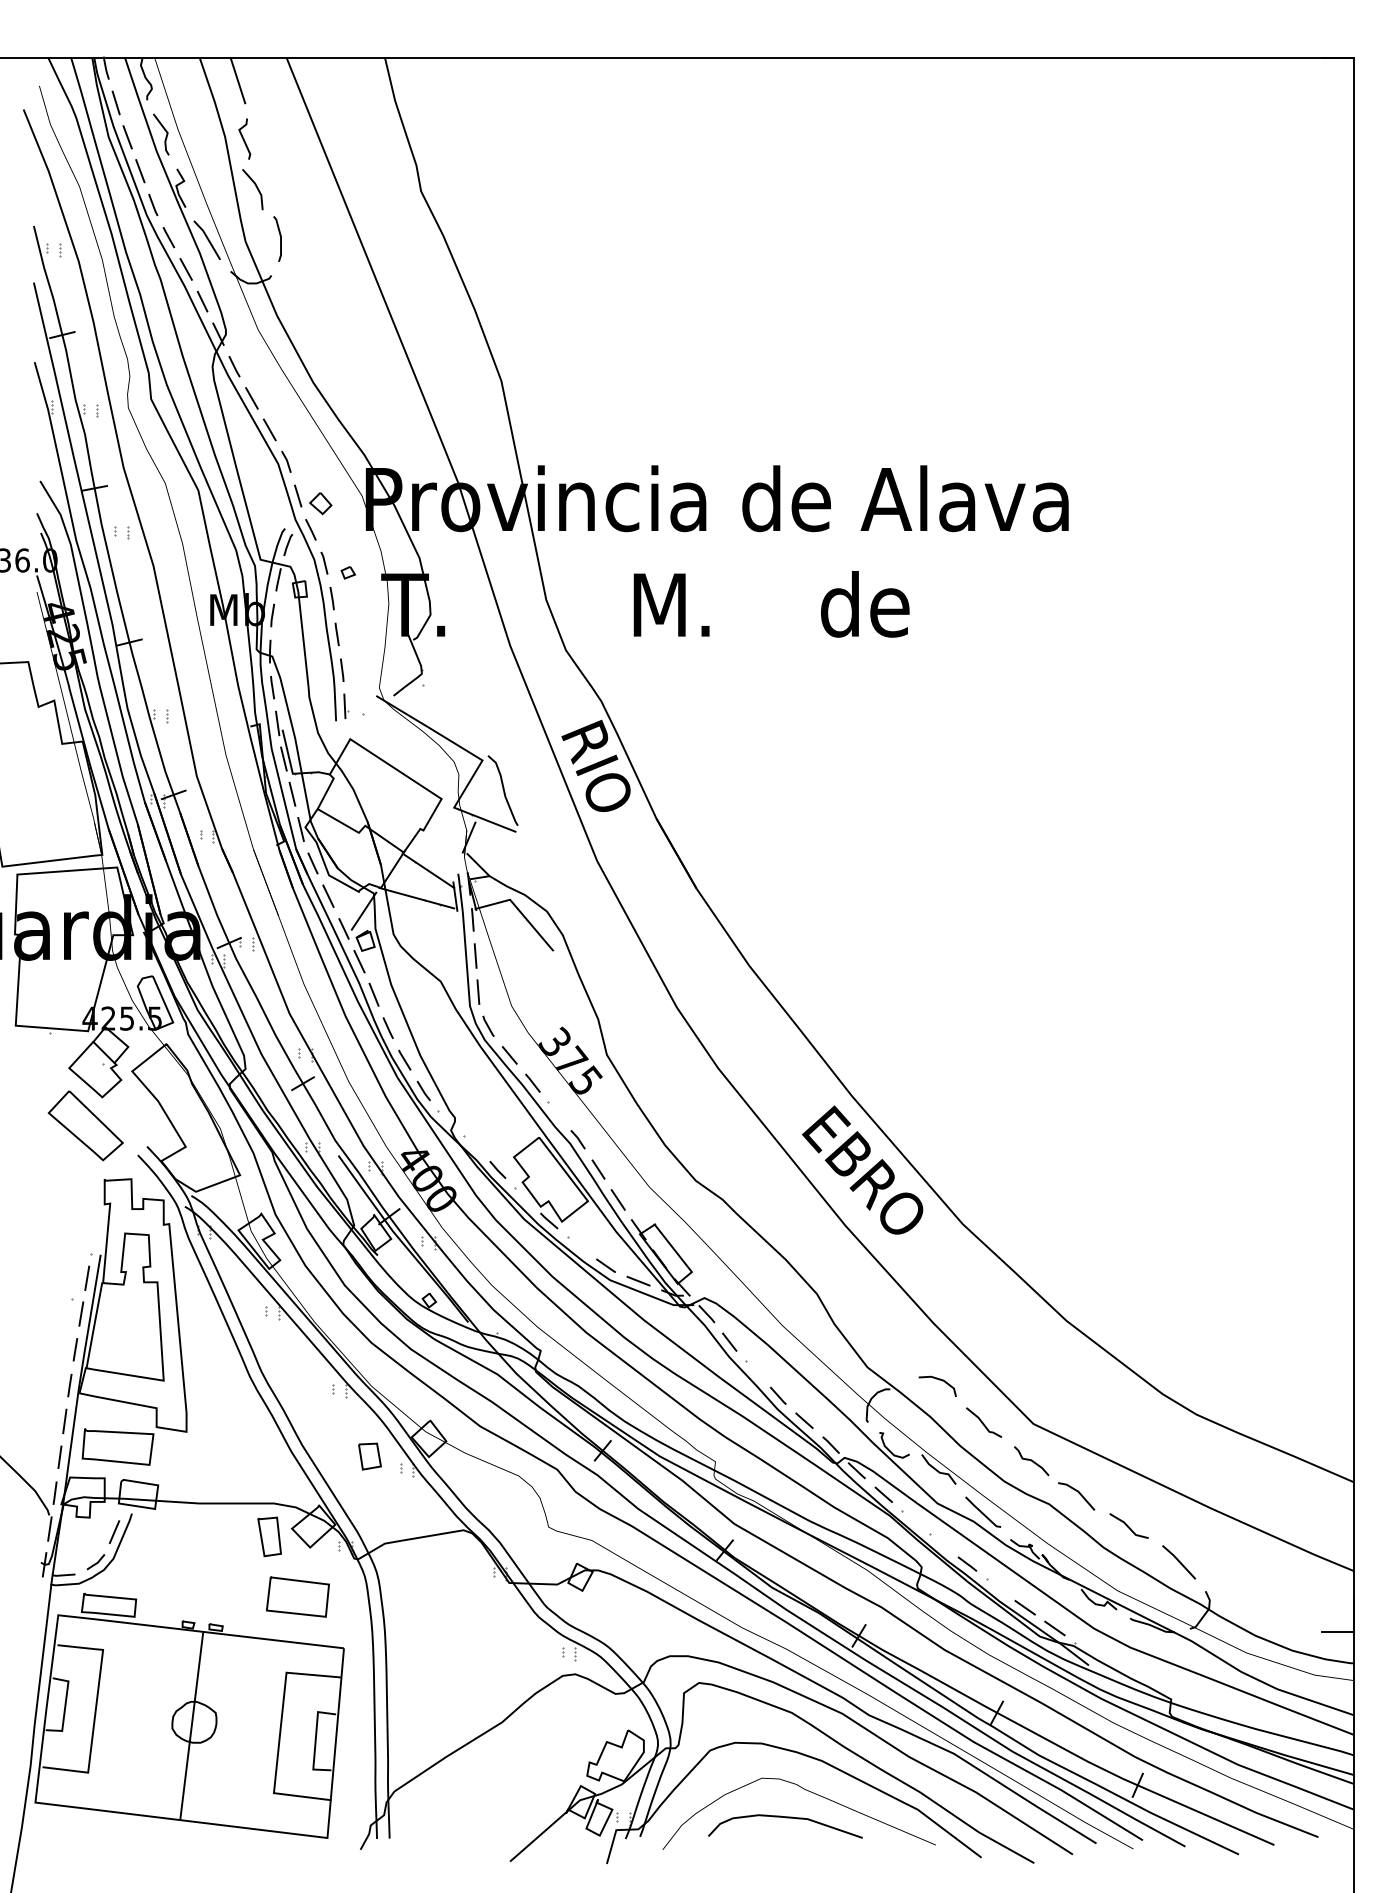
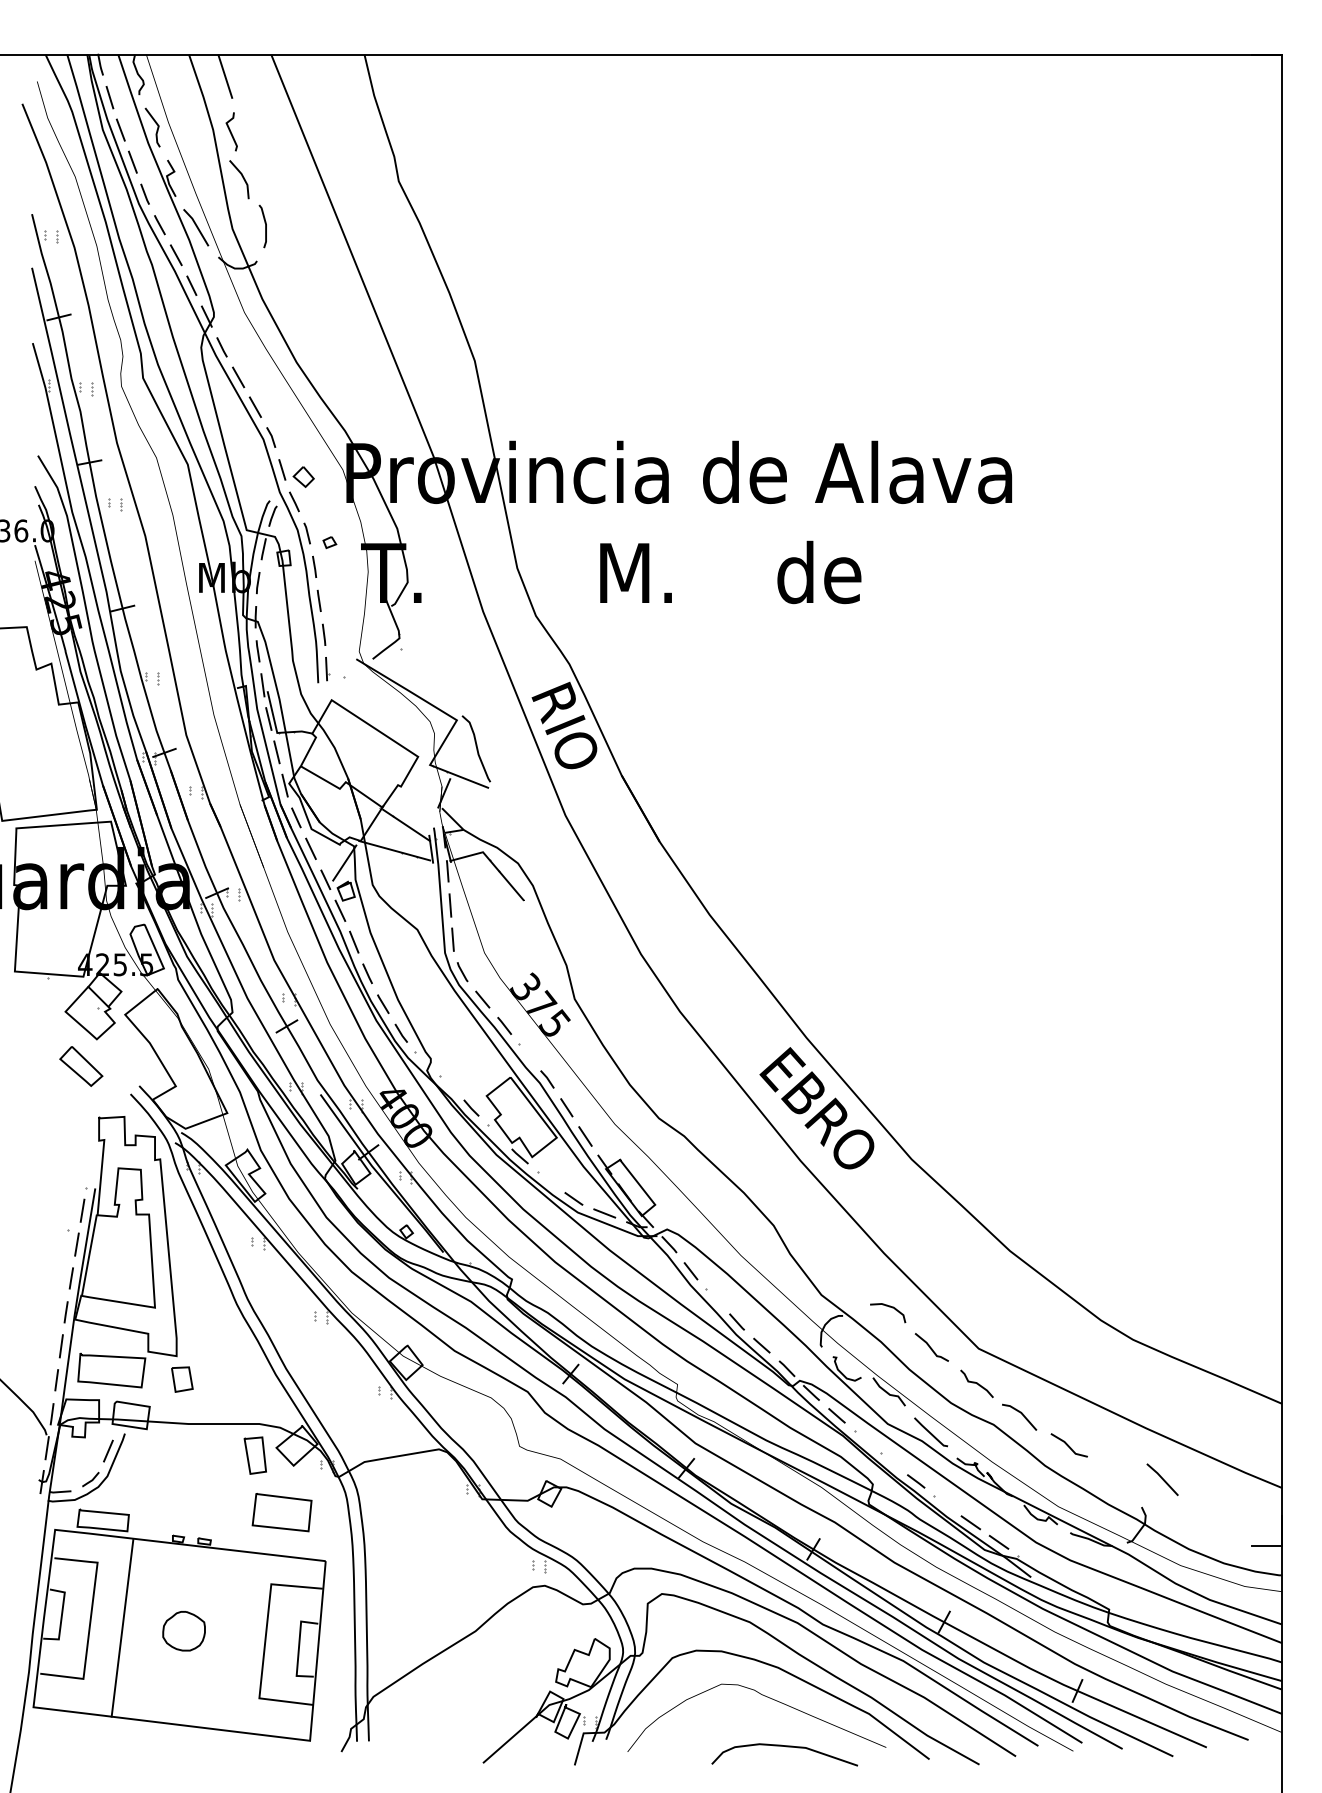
part: (86, 1126) -> (81, 1066), size x0.6
part: (370, 1456) -> (182, 1379), moved
line: (1178, 1562) -> (1162, 1479), moved
line: (191, 1726) -> (122, 1628), moved
curve: (787, 1818) -> (786, 1747), moved

